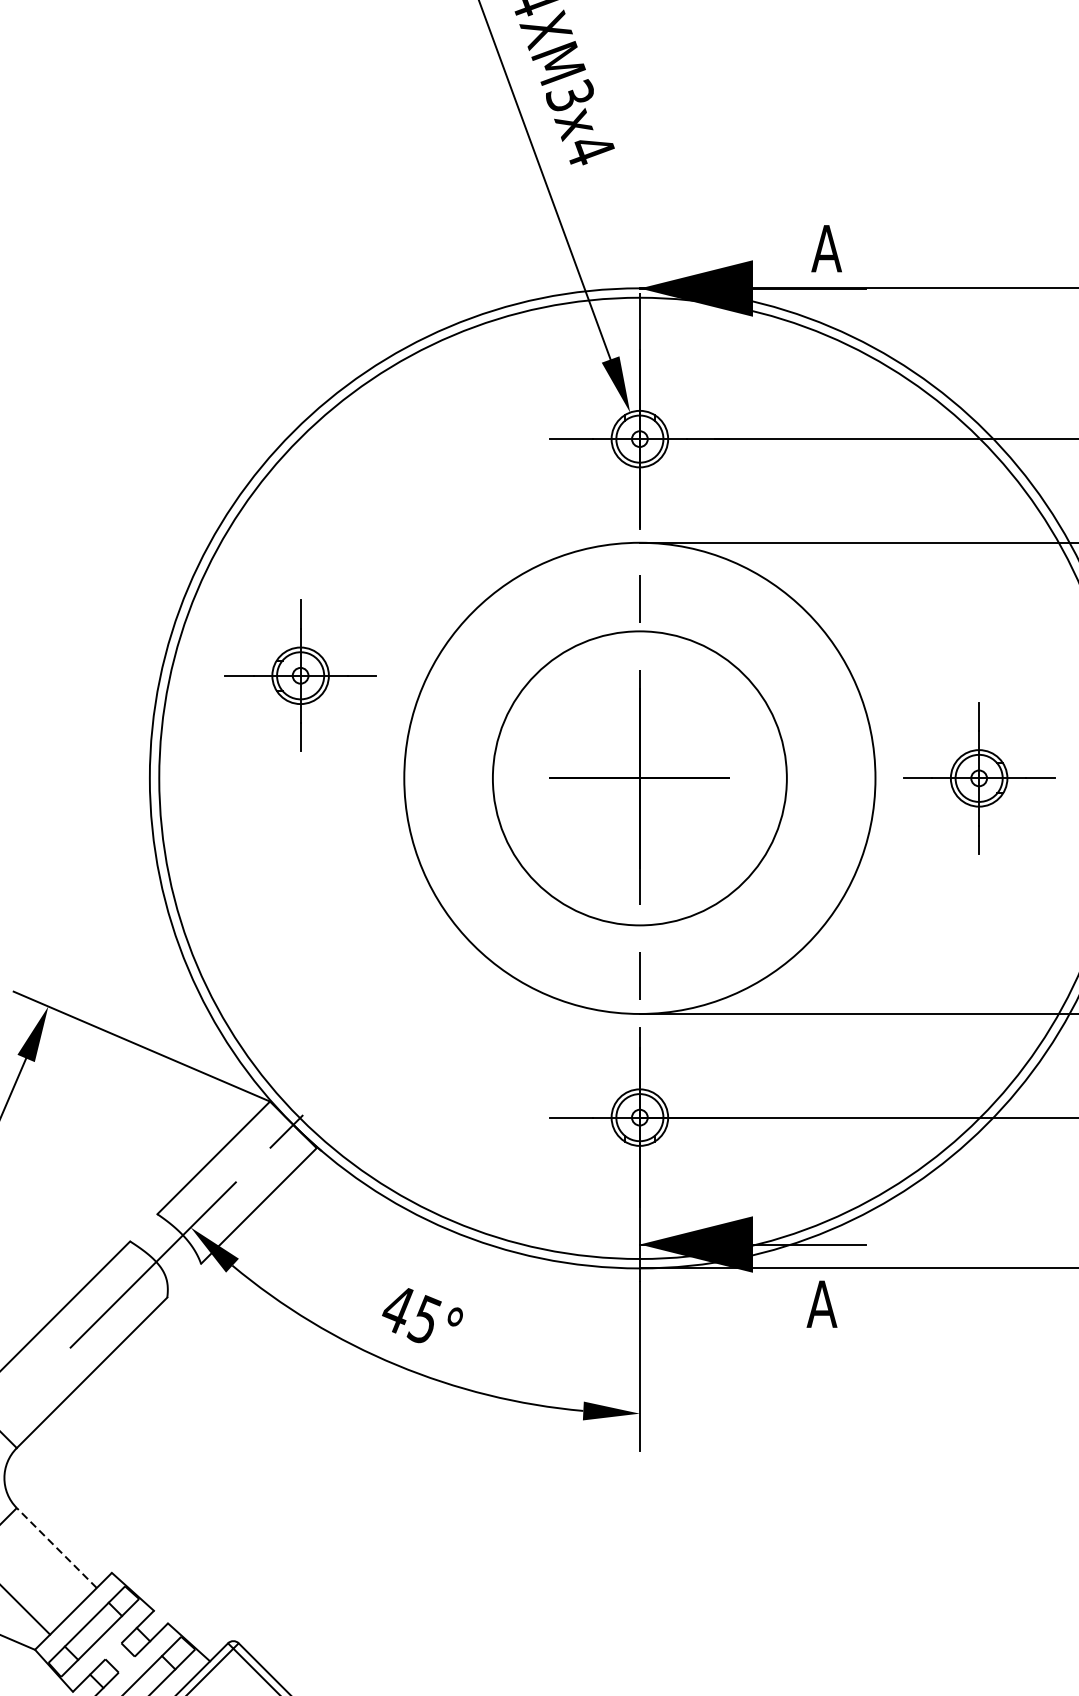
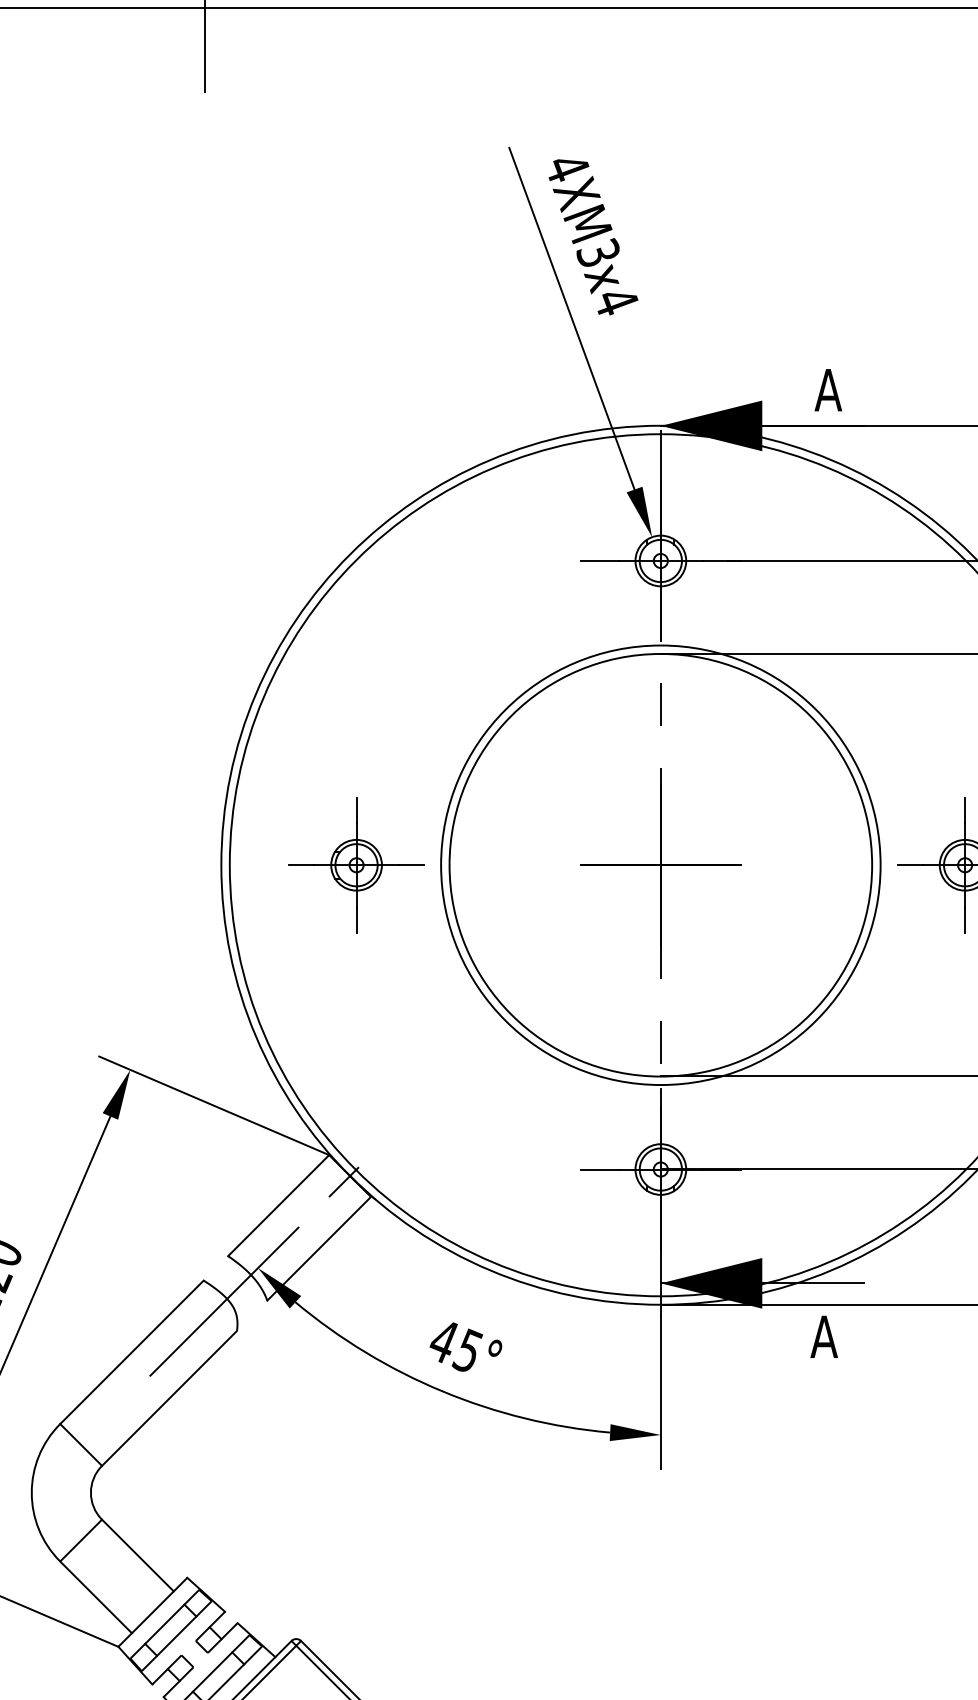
part: (300, 676) -> (356, 865), moved
circle: (639, 778) -> (660, 865), size x1.67
line: (56, 1547) -> (137, 1555), dashed -> solid

